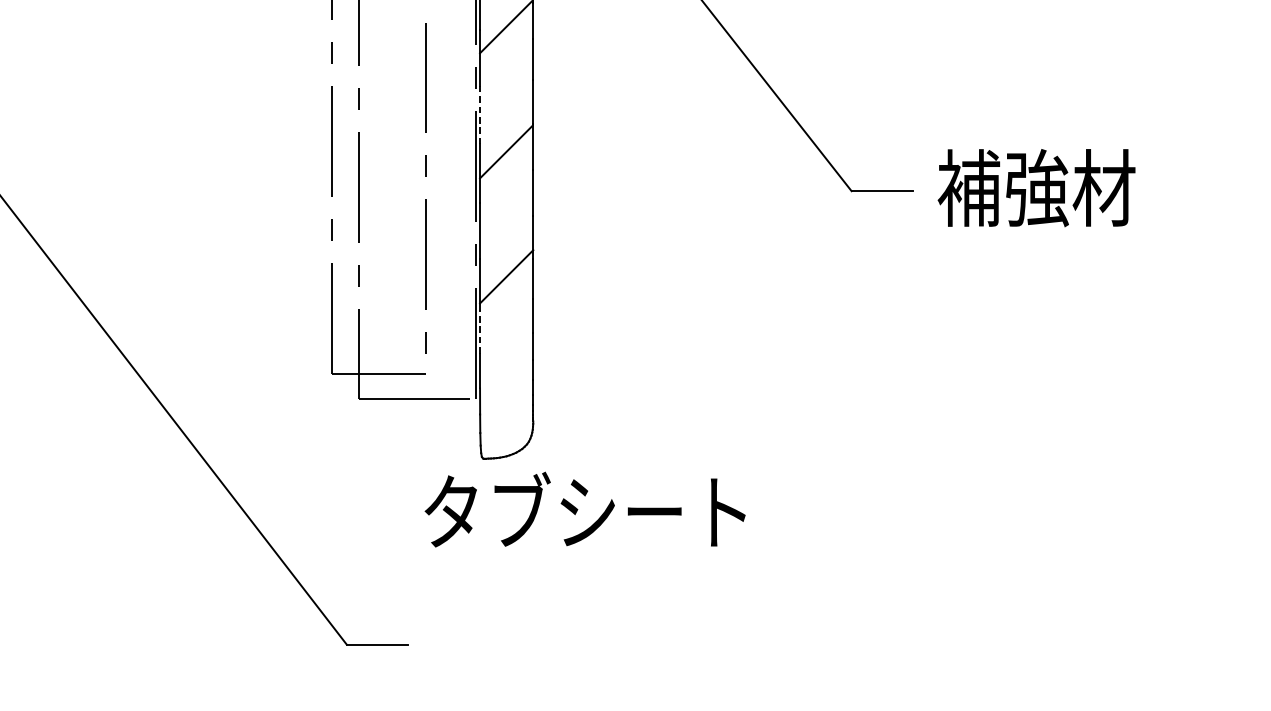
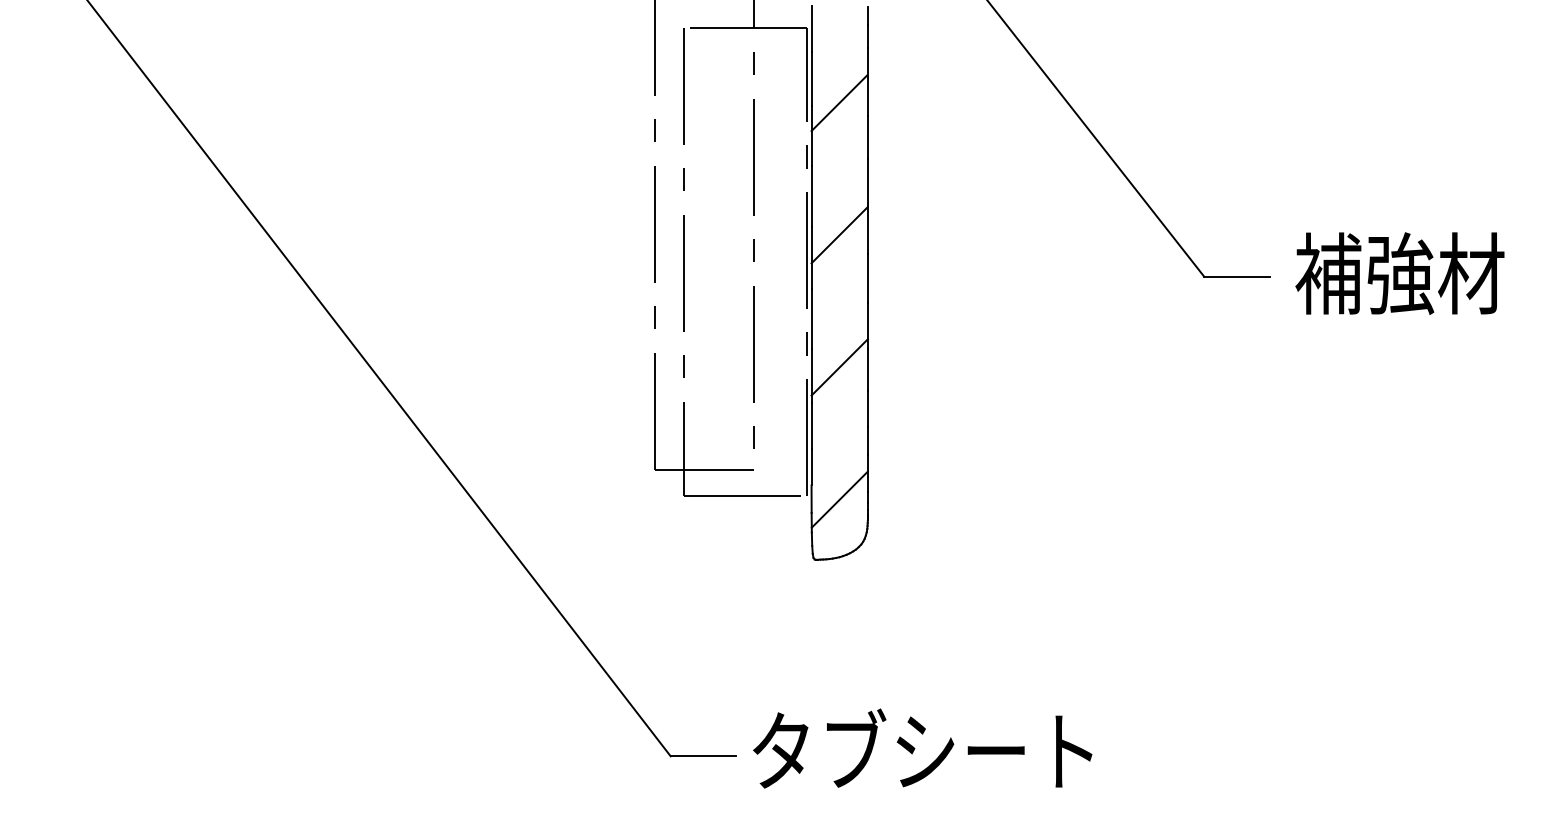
line: (479, 115) -> (811, 196), dashed -> solid
line: (479, 331) -> (811, 425), dashed -> solid
line: (506, 401) -> (839, 499), added
text: (584, 509) -> (922, 748), moved

